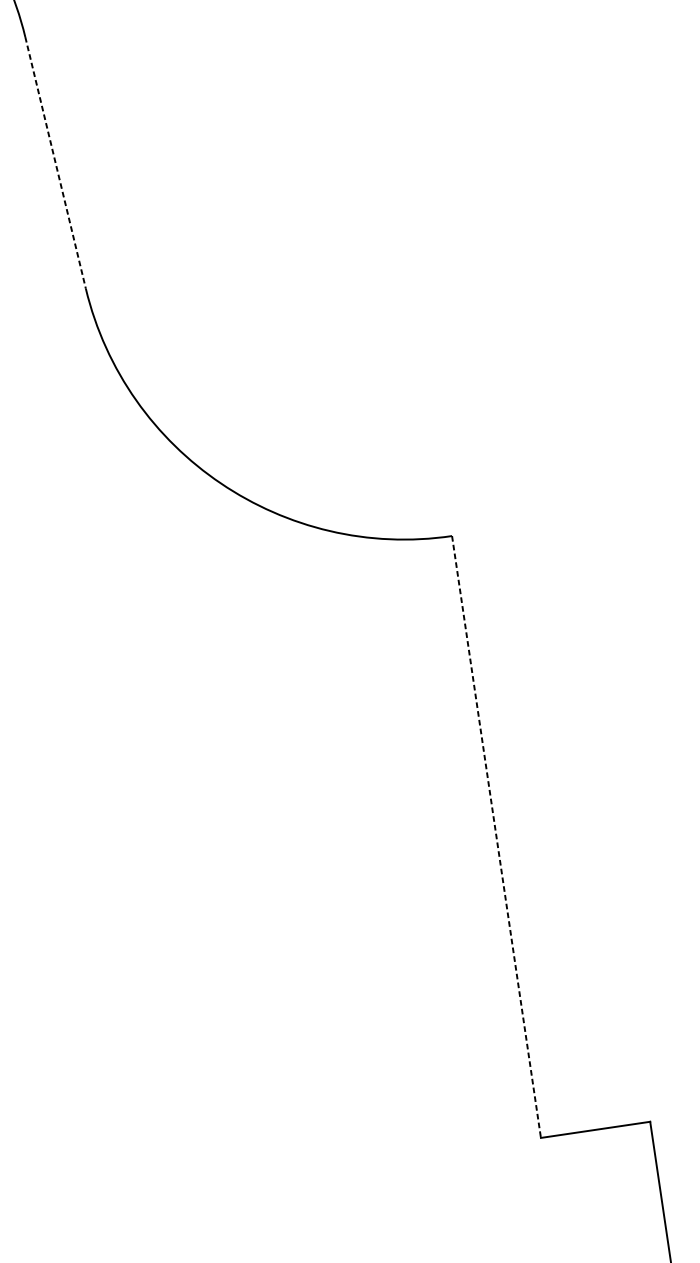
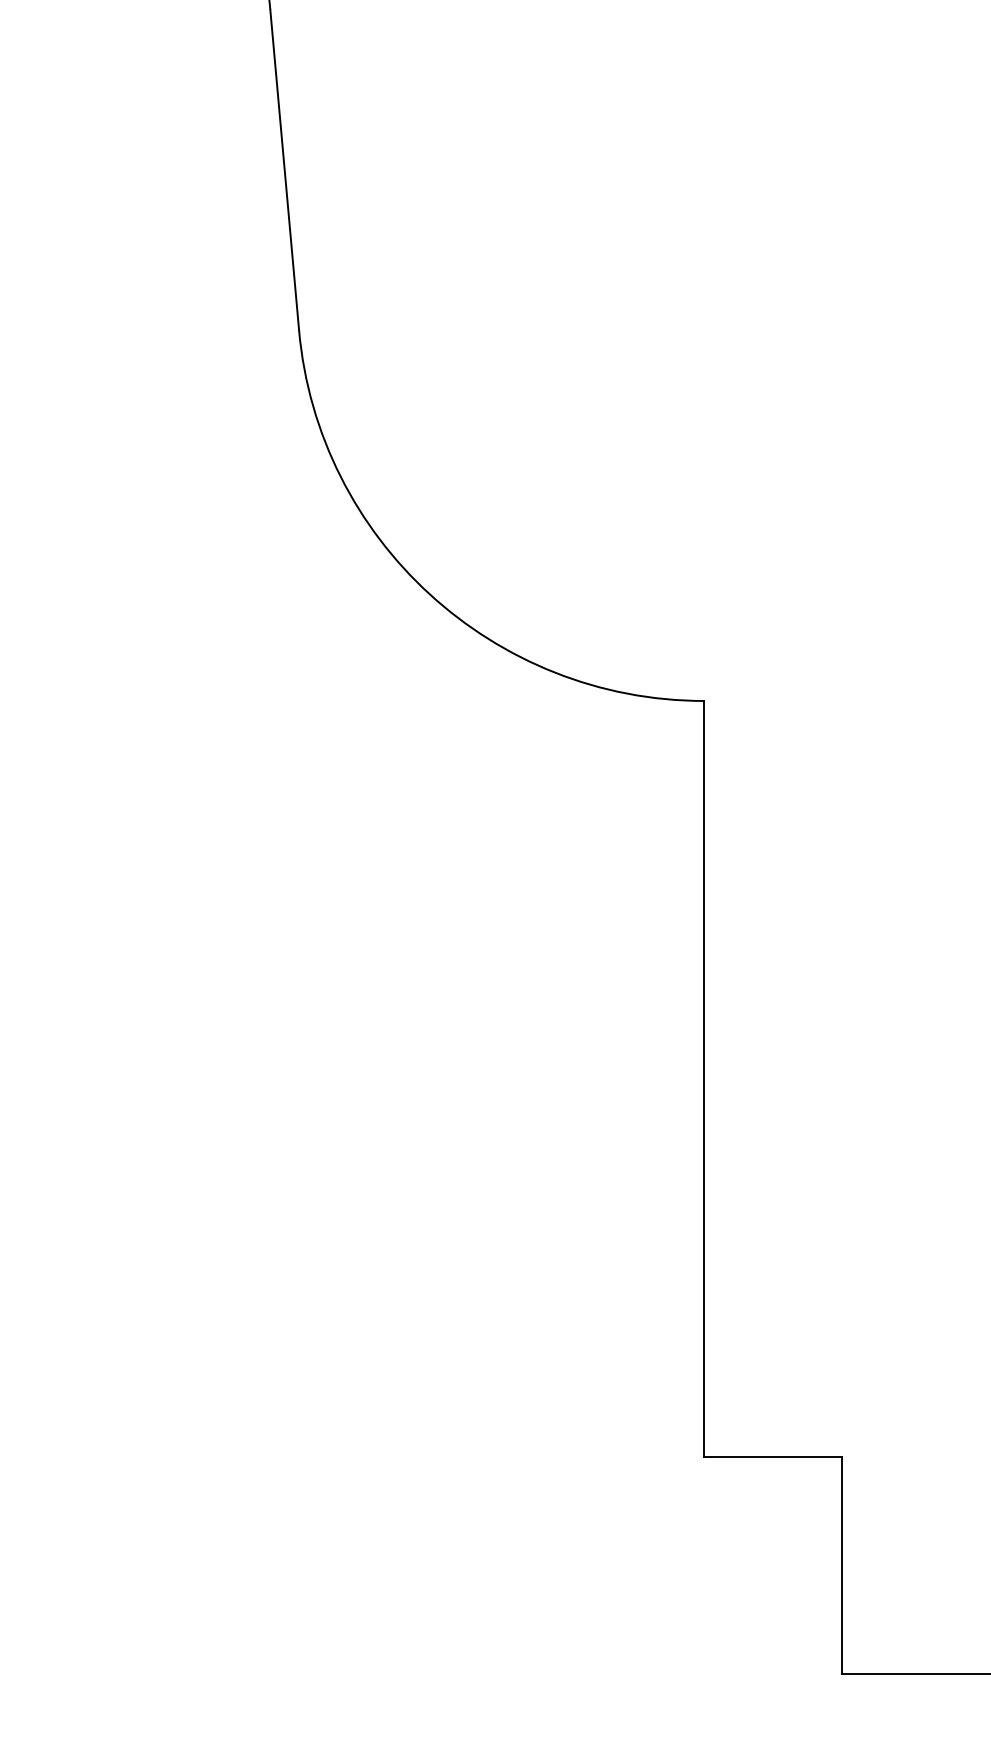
line: (55, 163) -> (284, 170), dashed -> solid
line: (496, 837) -> (704, 1079), dashed -> solid

